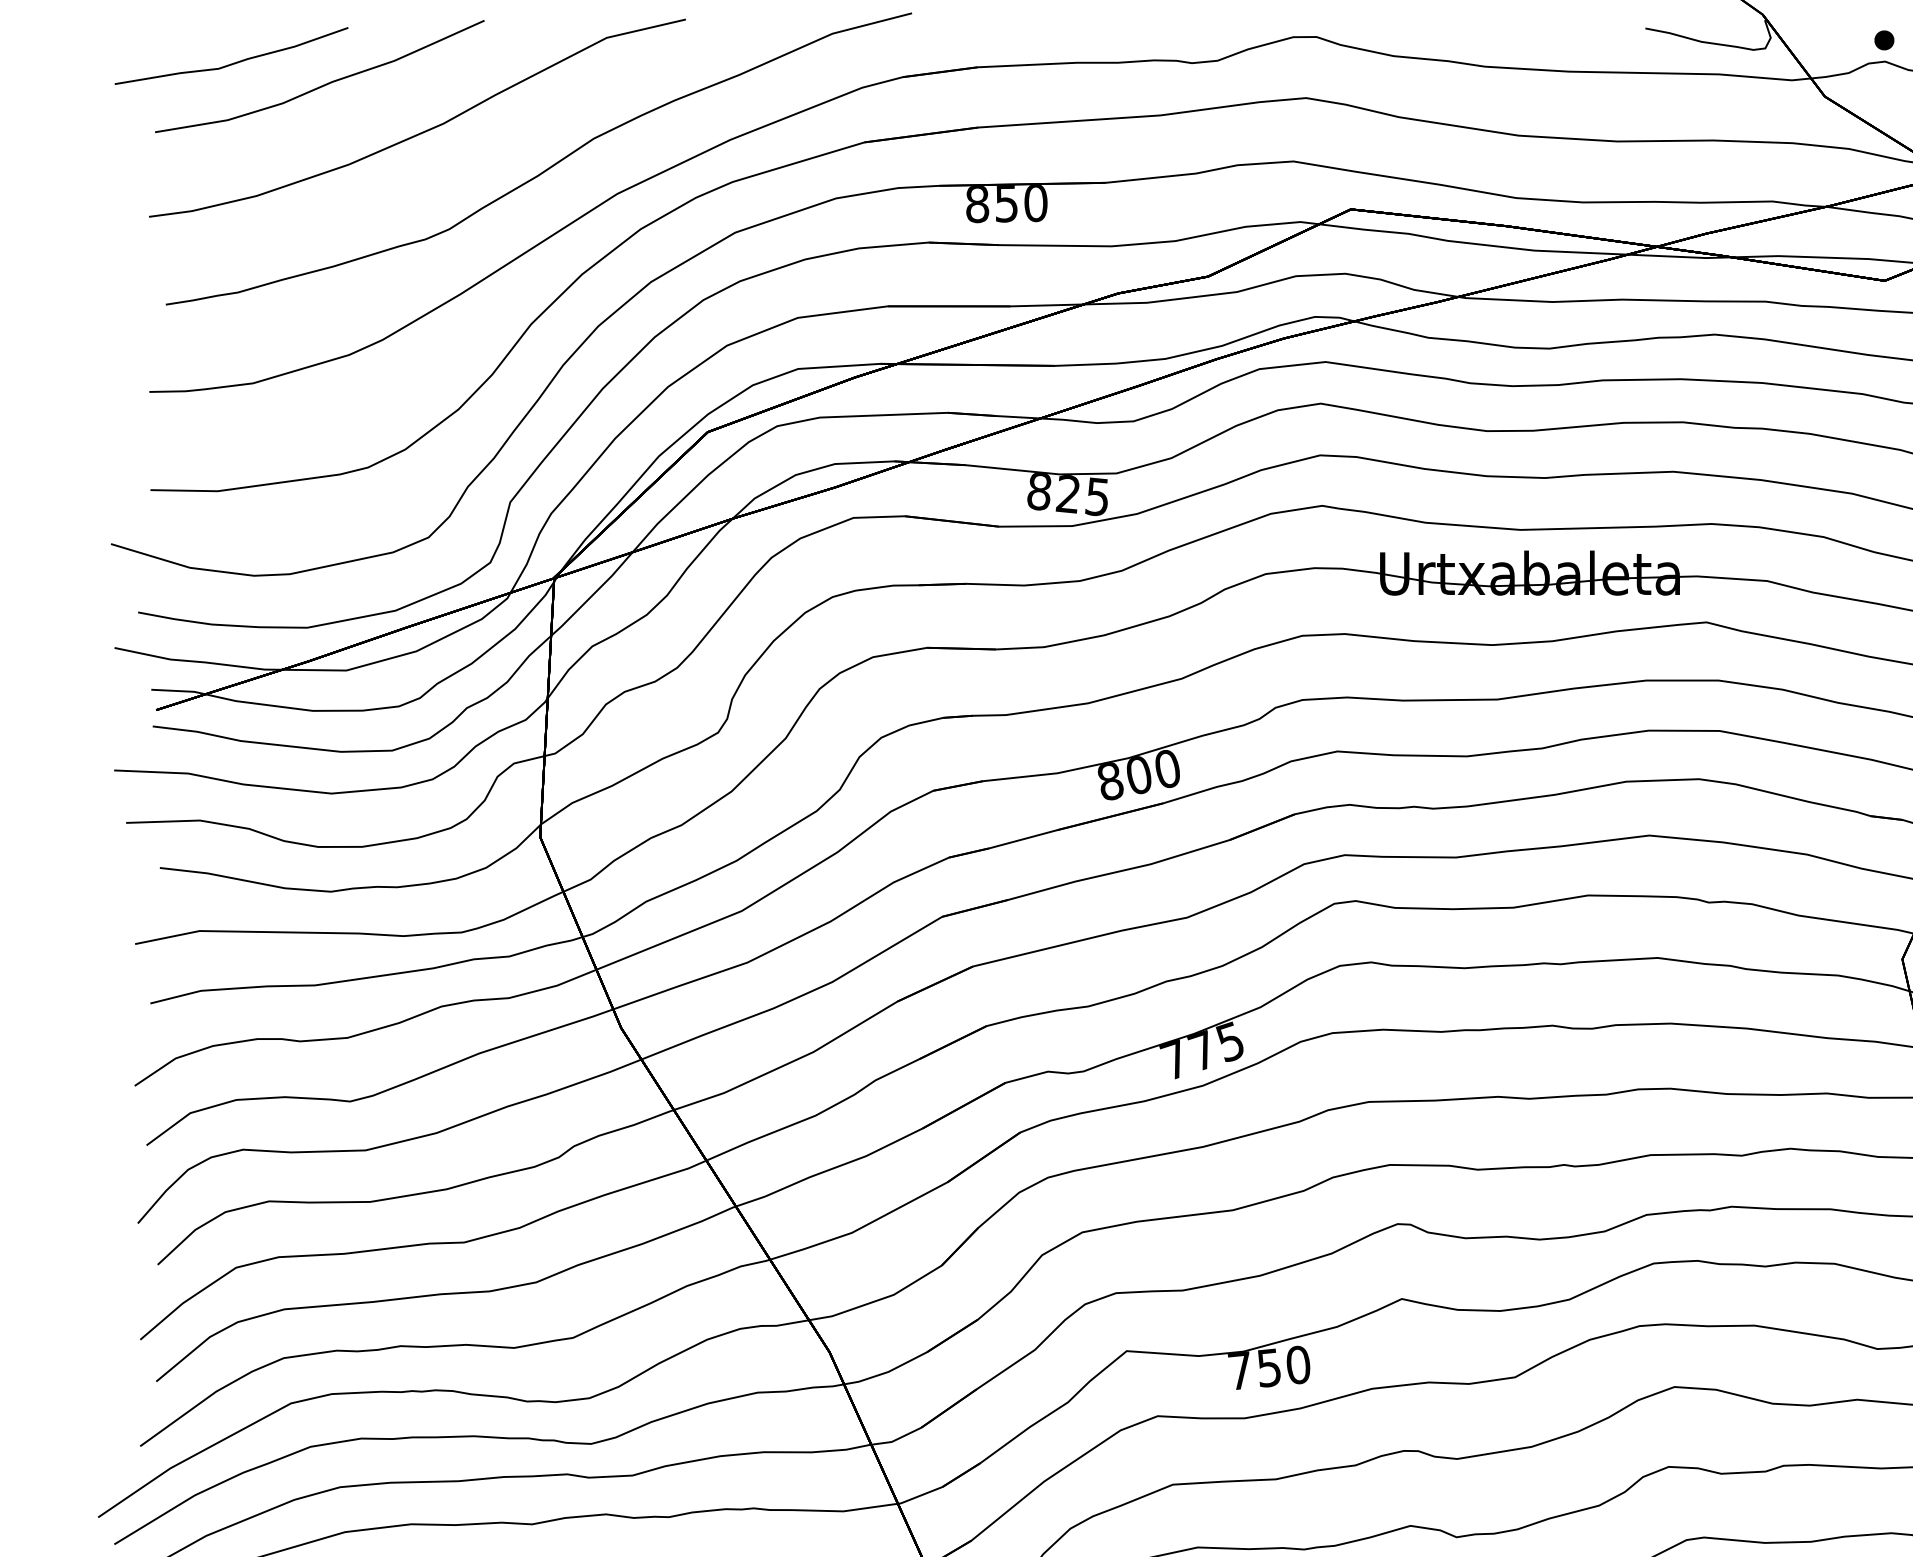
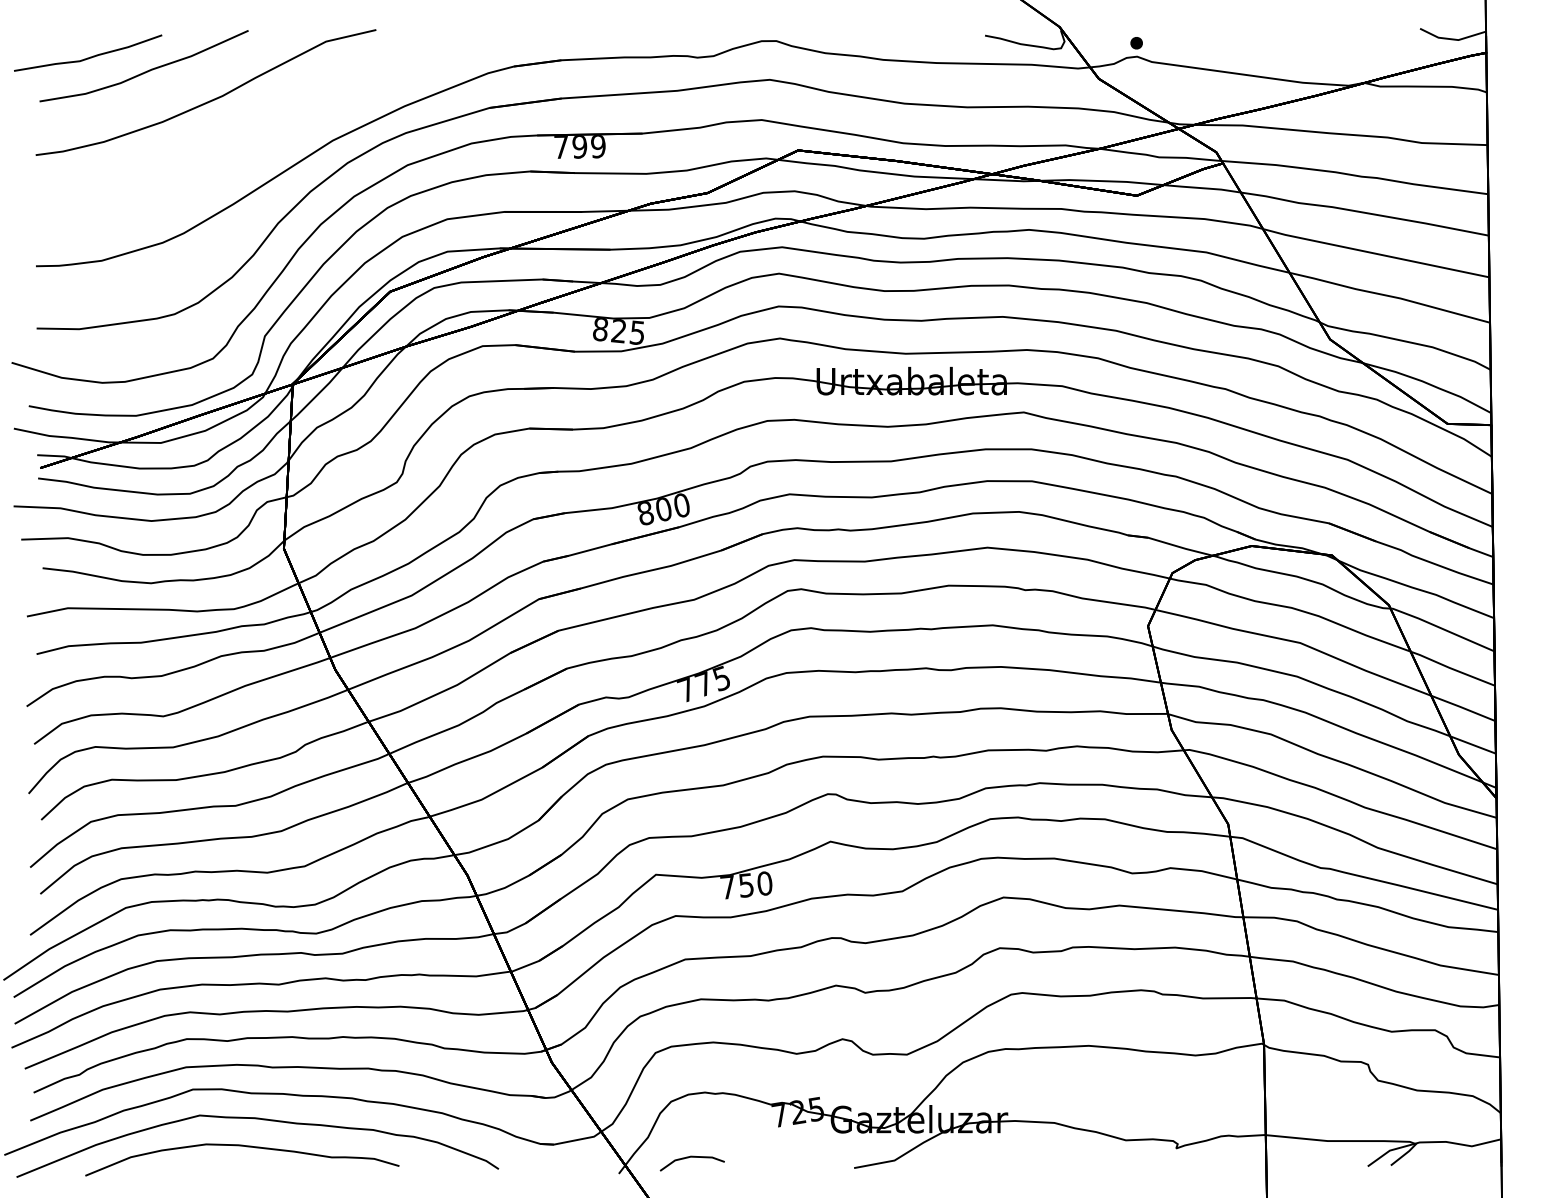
curve: (545, 168) -> (287, 124), removed
text: (1006, 204) -> (579, 147), 850 -> 799

